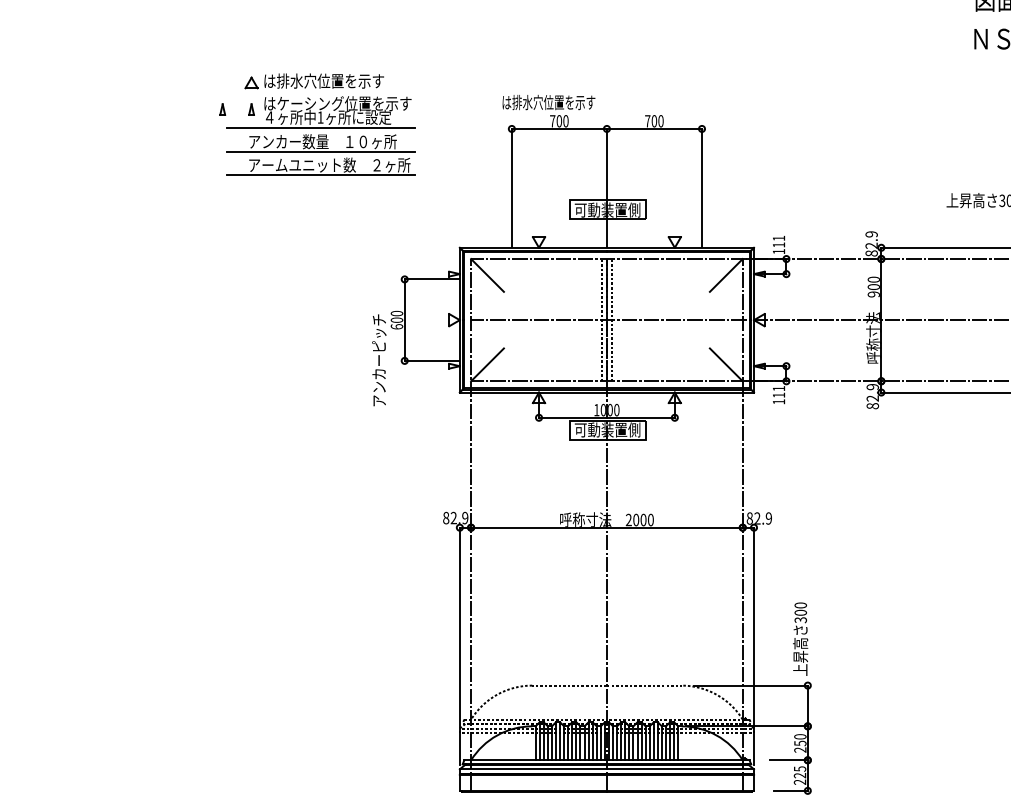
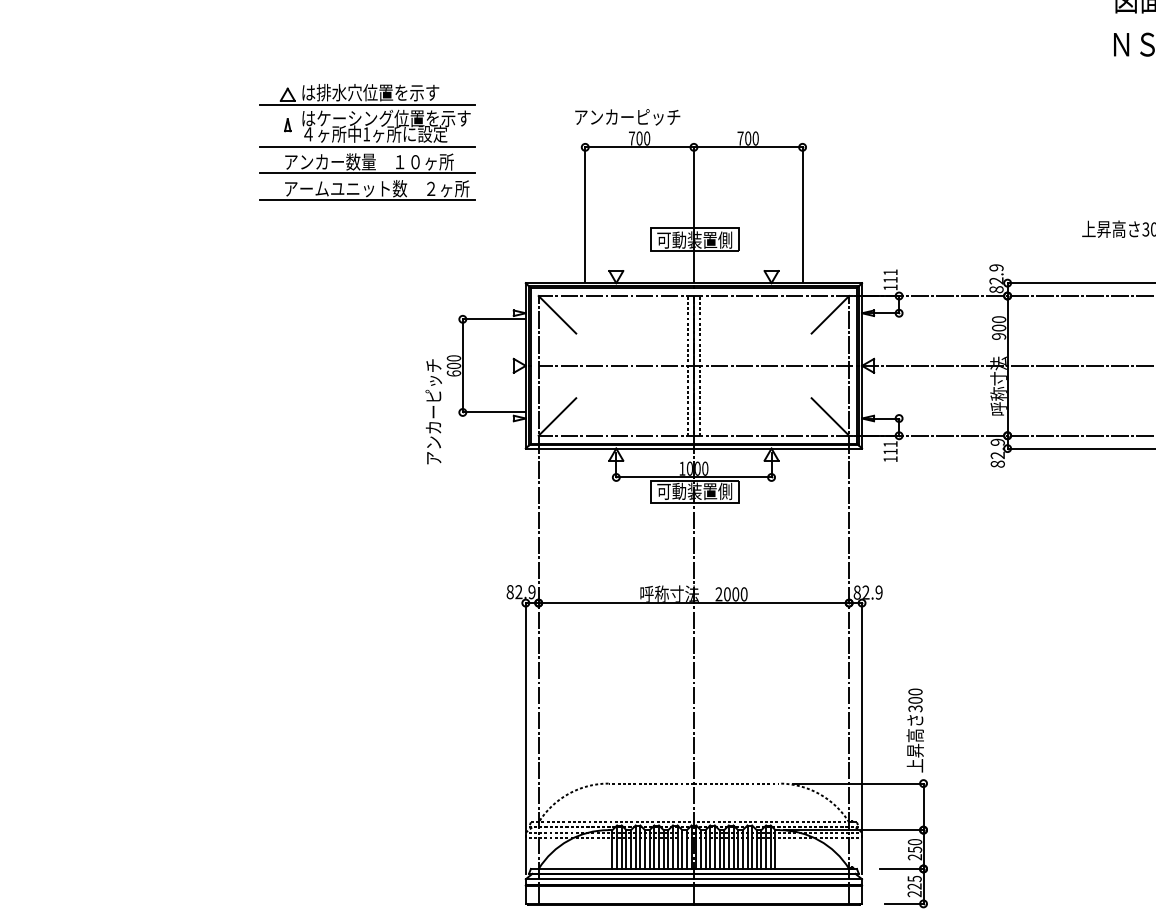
line: (321, 92) -> (367, 105), added
text: (548, 101) -> (627, 116), は排水穴位置を示す -> アンカーピッチ
part: (222, 109) -> (254, 125), removed

